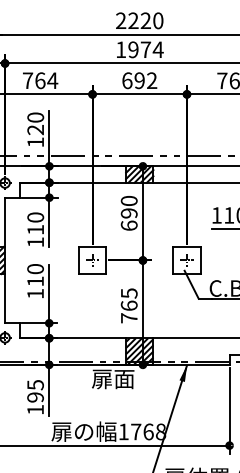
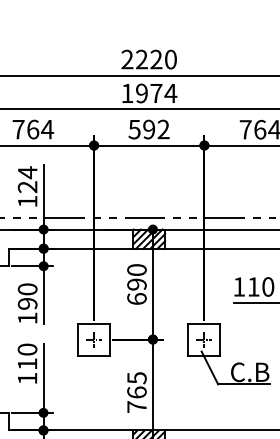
text: (127, 80) -> (134, 129), 692 -> 592
text: (35, 117) -> (27, 172), 120 -> 124
text: (35, 230) -> (27, 304), 110 -> 190

